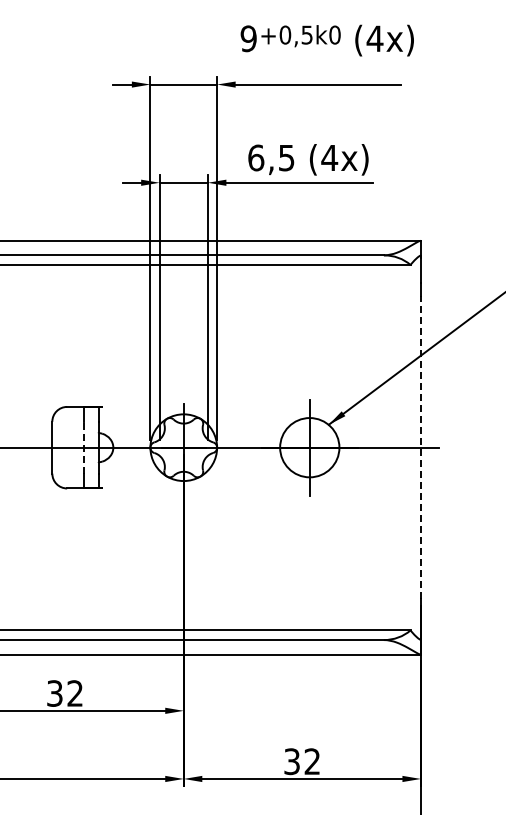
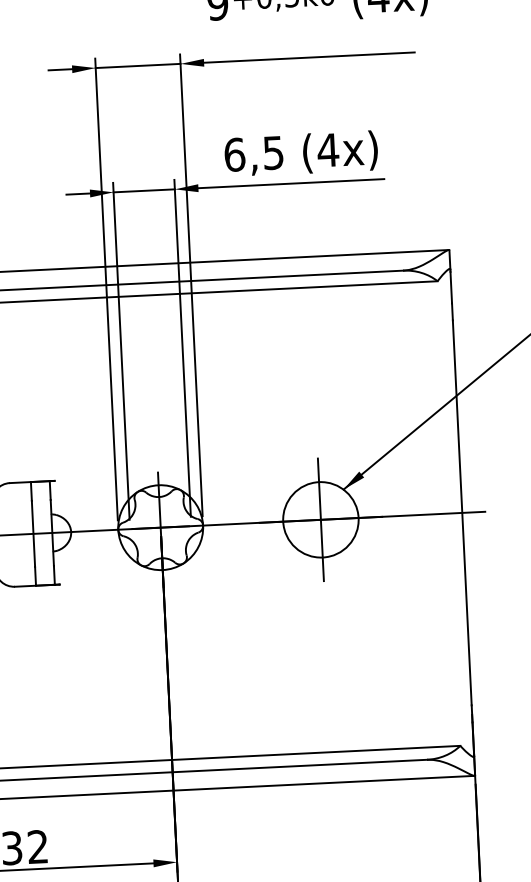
line: (83, 447) -> (33, 533), dashed -> solid
line: (420, 447) -> (461, 512), dashed -> solid

